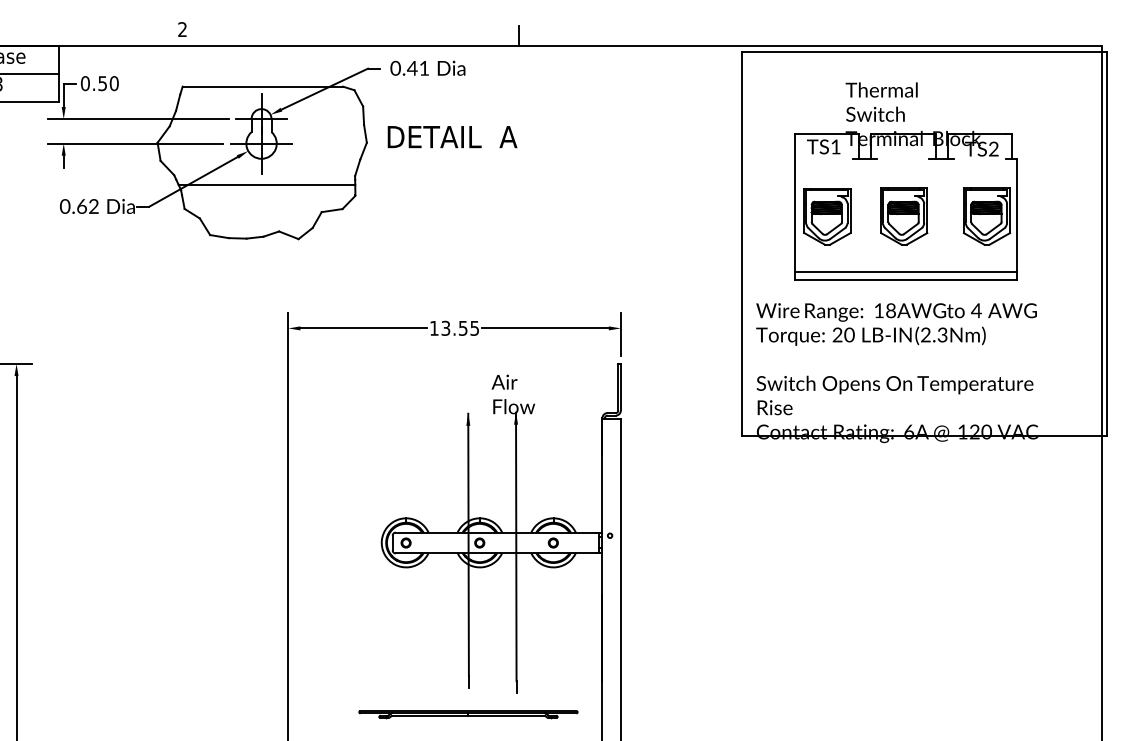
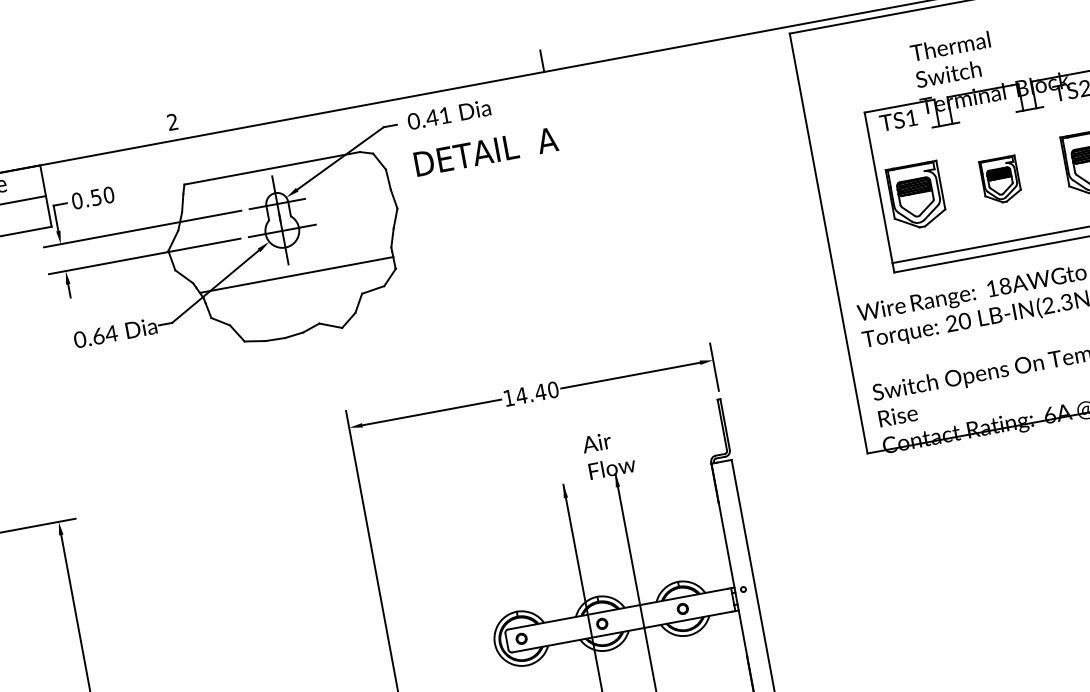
text: (452, 137) -> (486, 152), moved
text: (93, 206) -> (111, 333), 0.62 -> 0.64
part: (904, 216) -> (1000, 180), size x0.7
text: (460, 327) -> (537, 391), 13.55 -> 14.40

